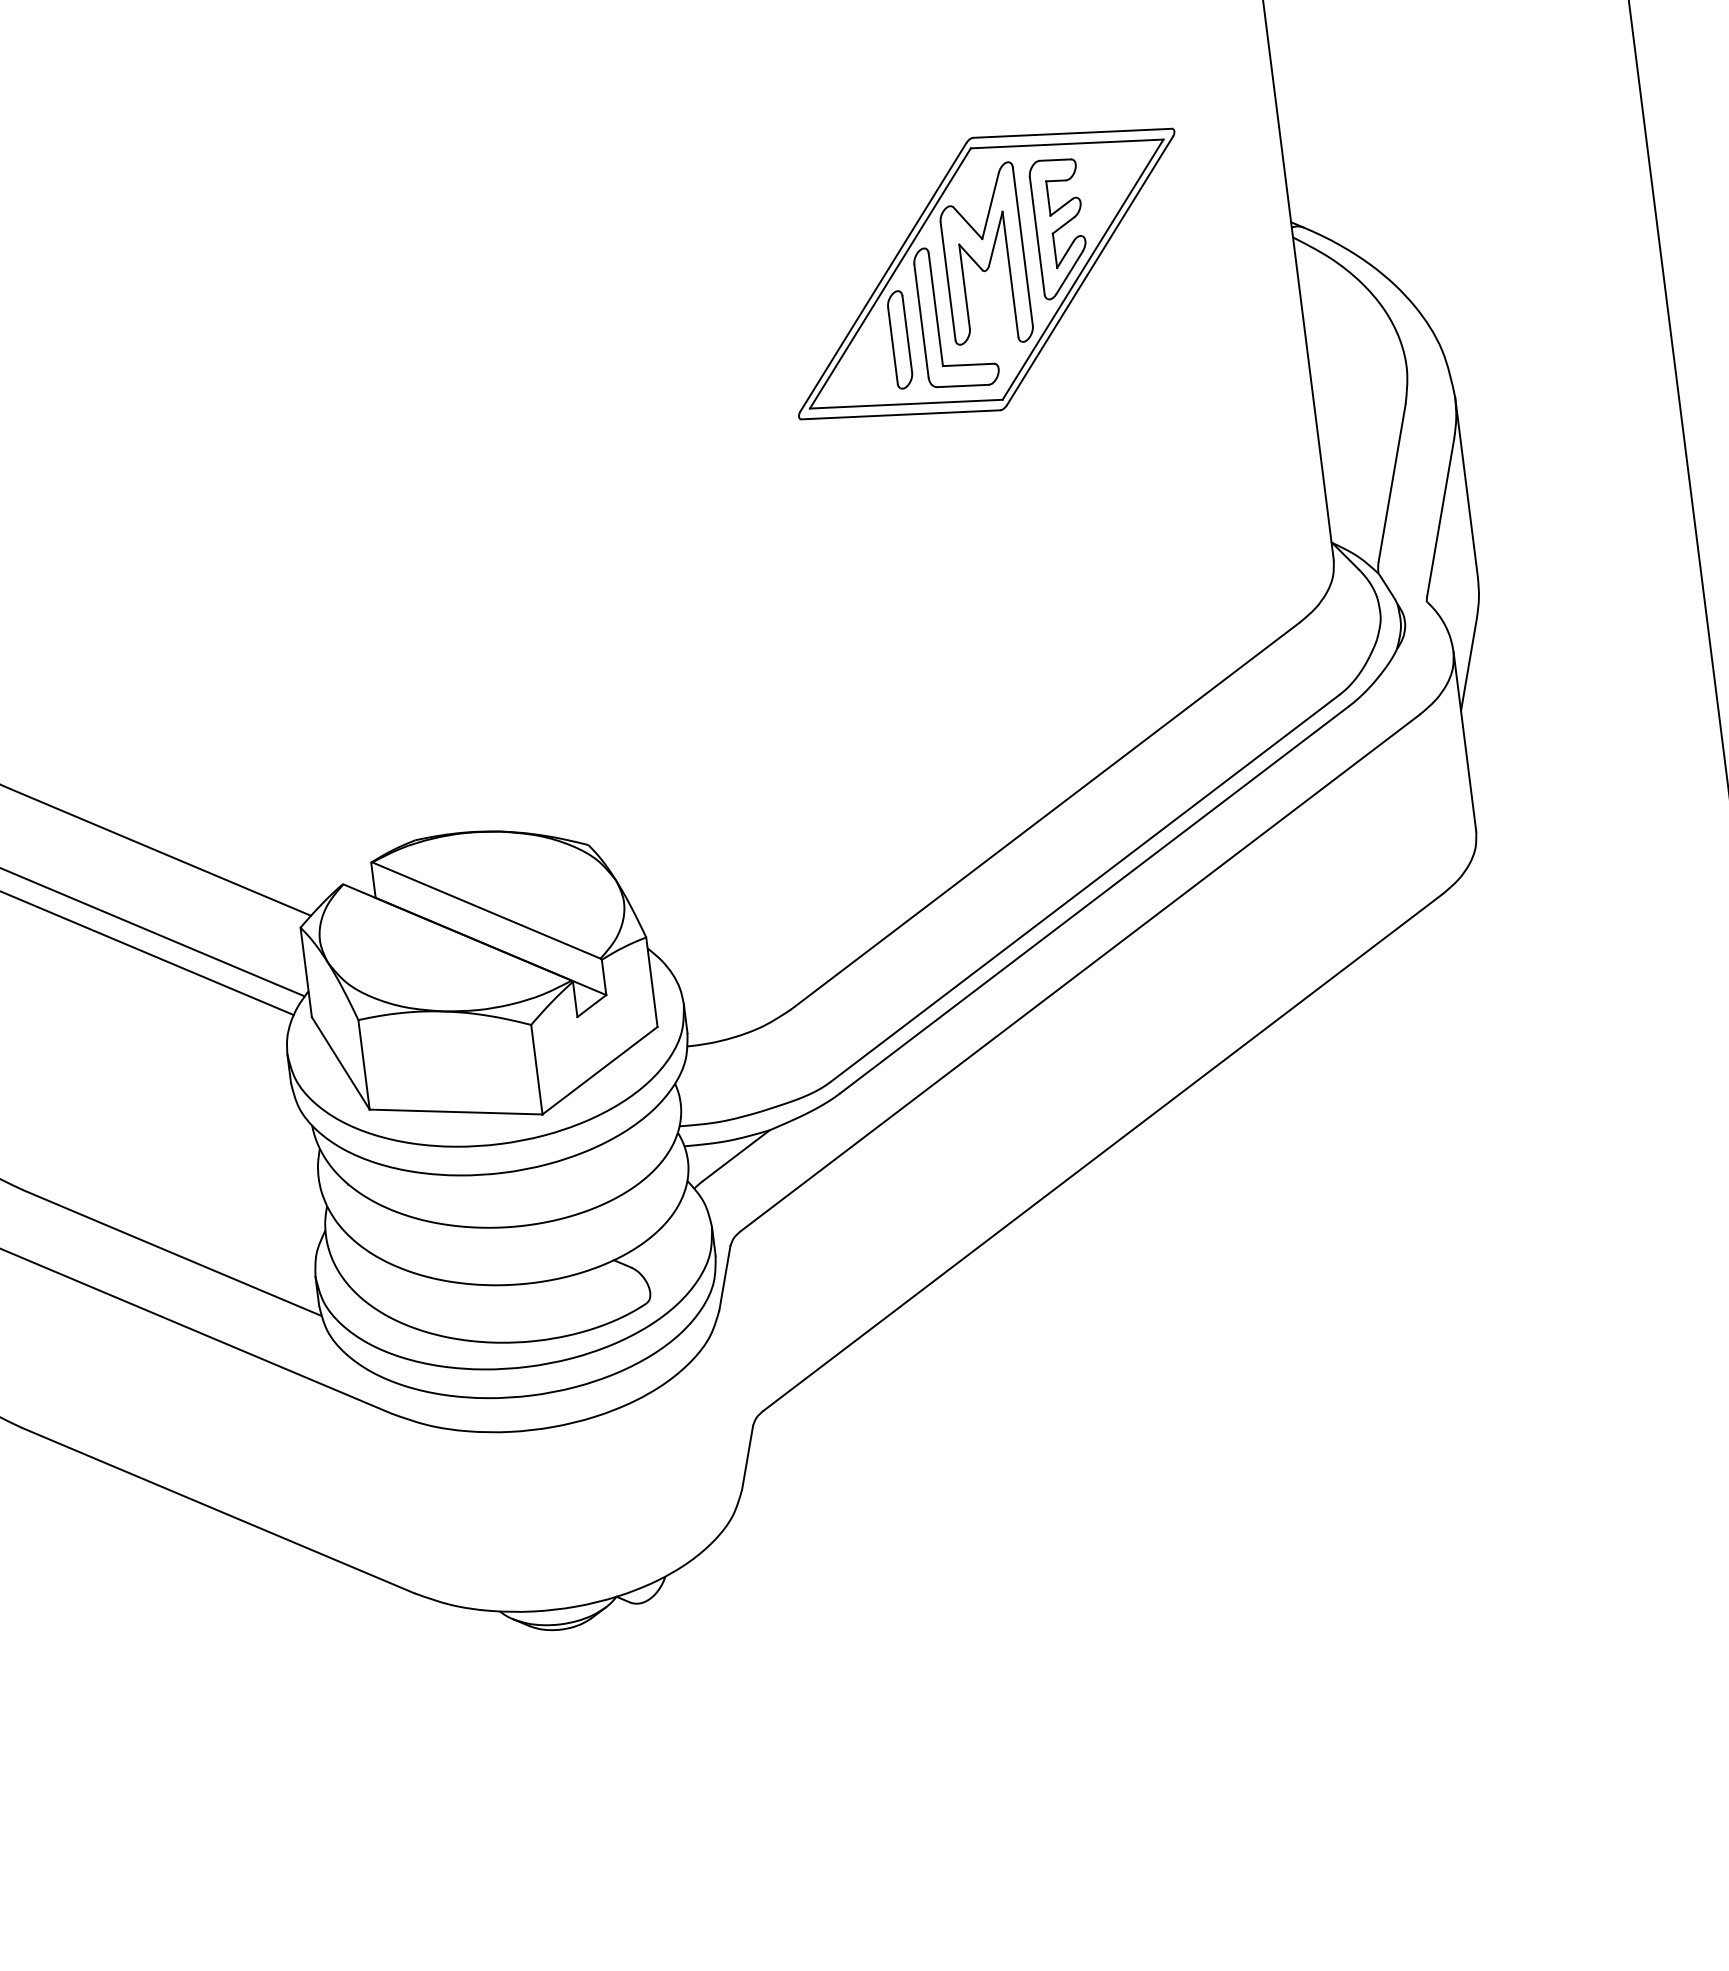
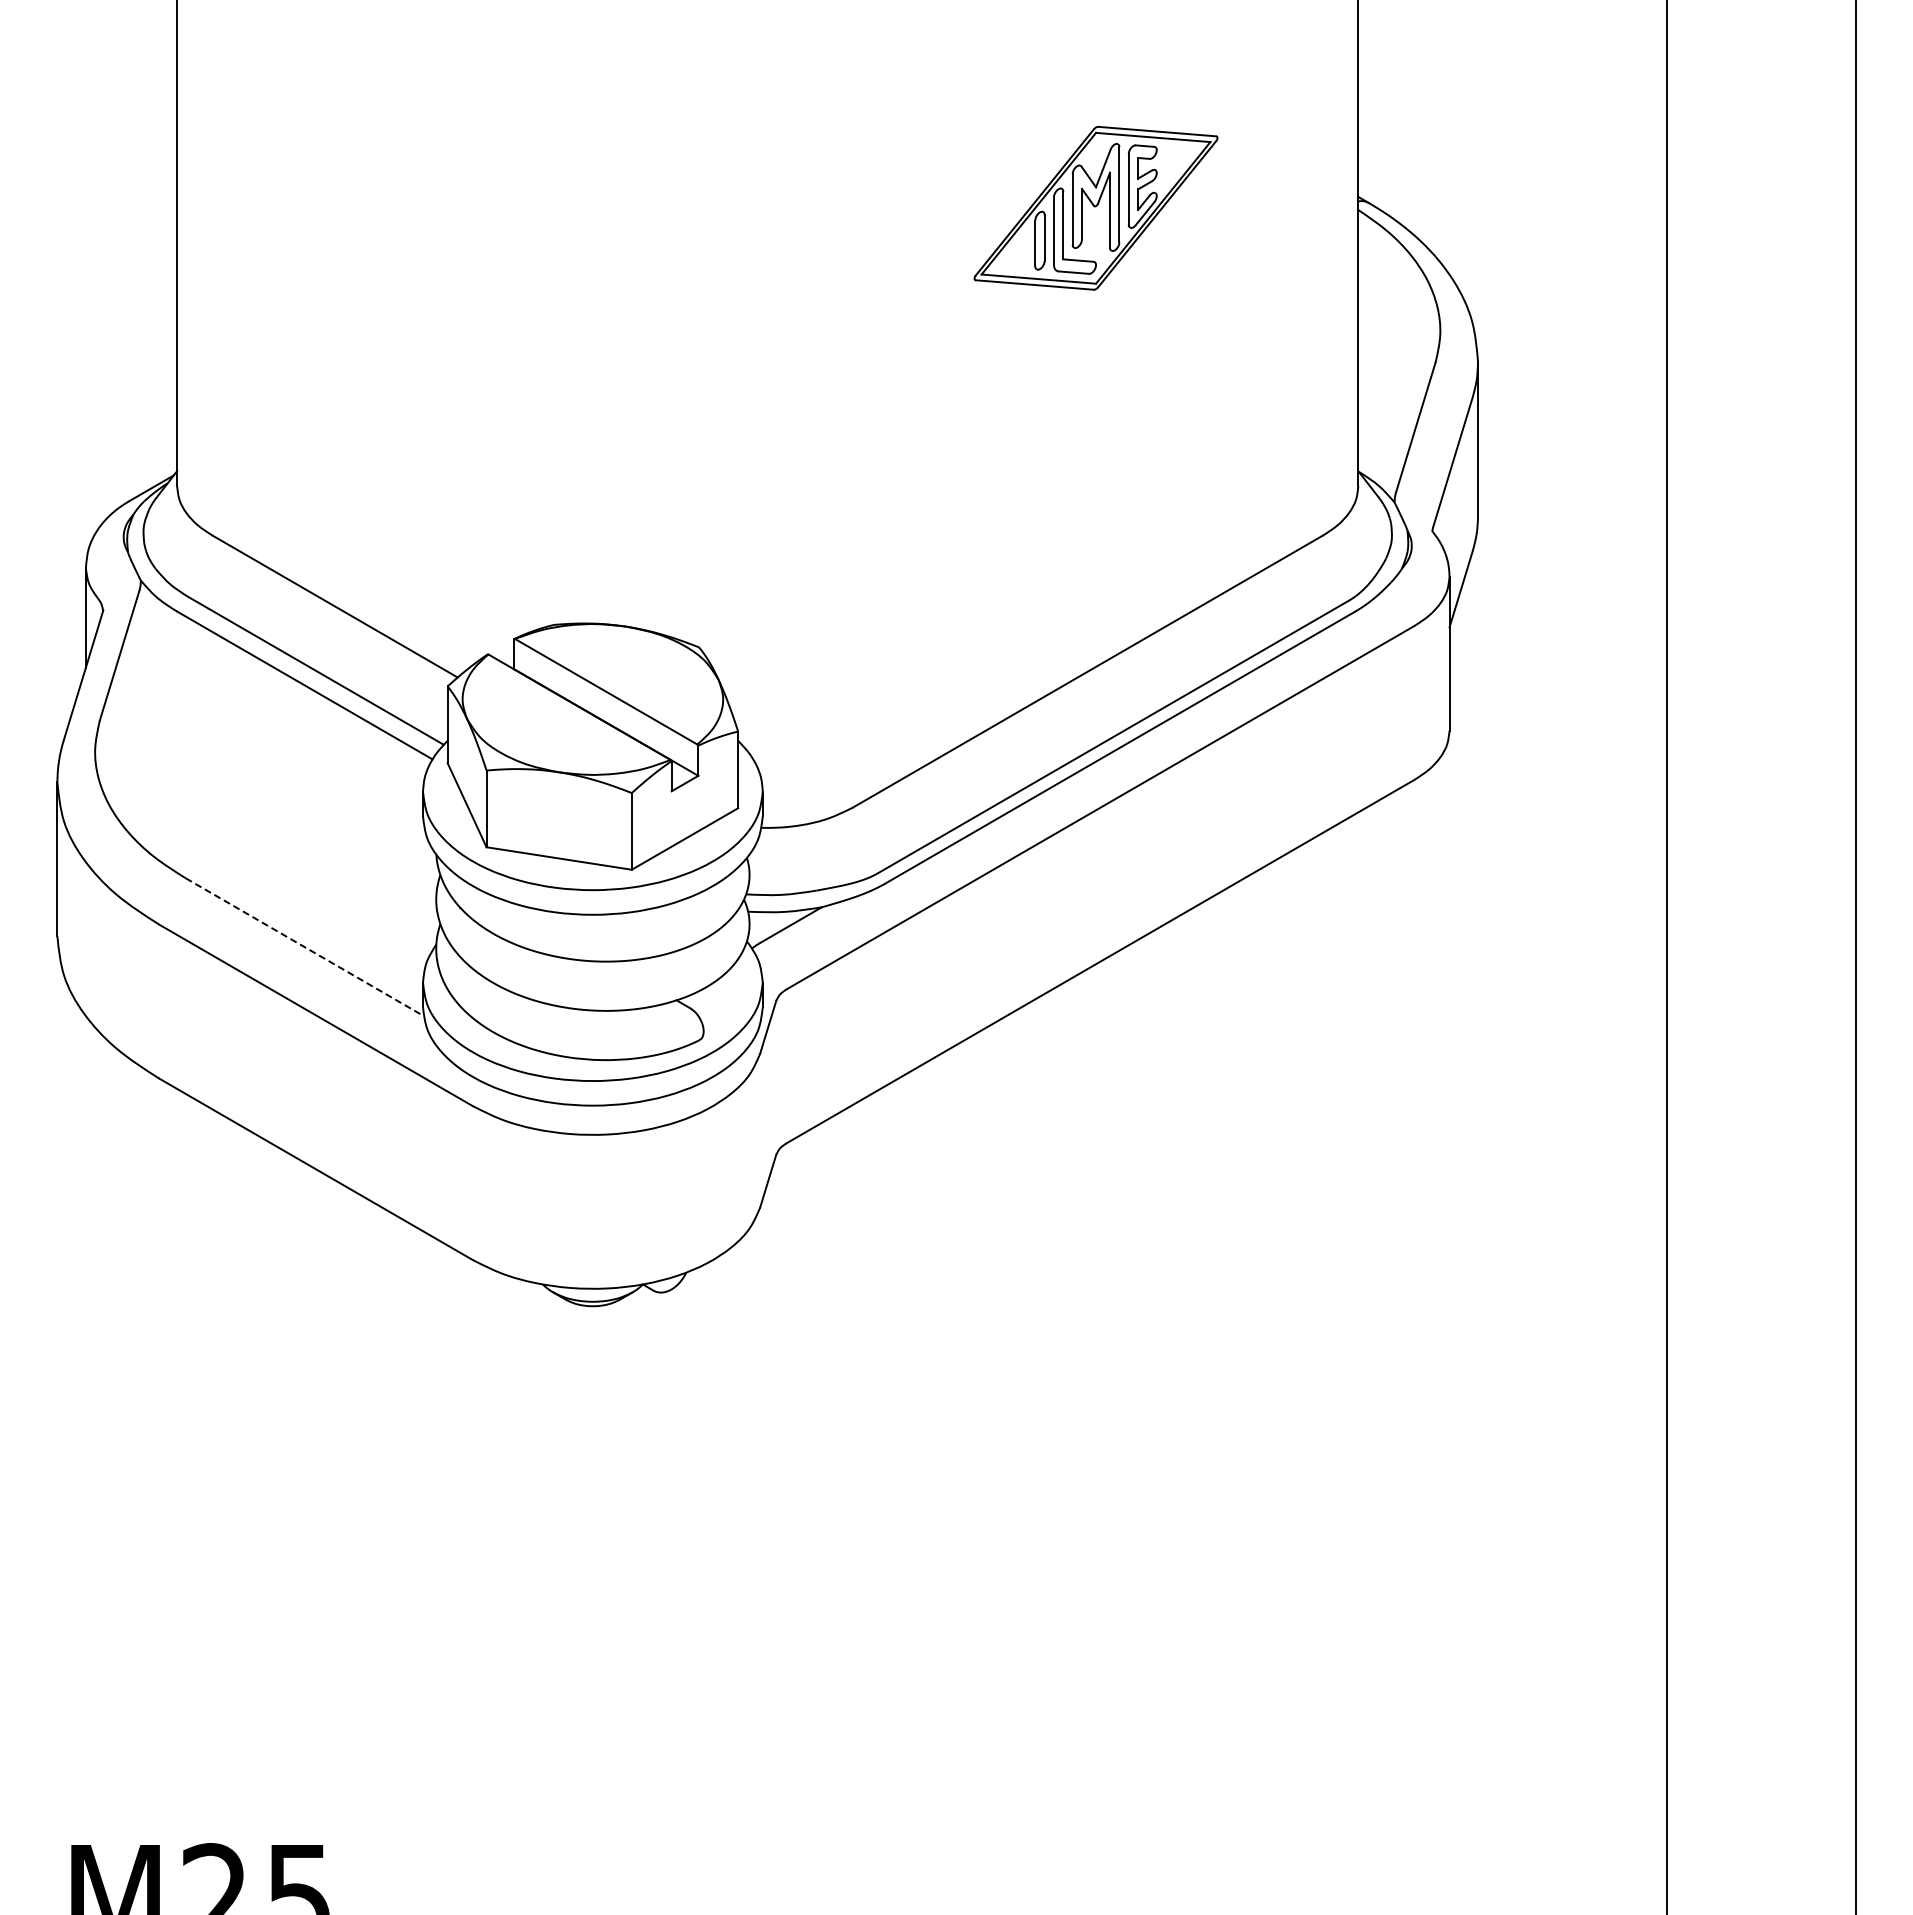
part: (986, 274) -> (1095, 208), size x0.7
line: (173, 1253) -> (305, 947), solid -> dashed

